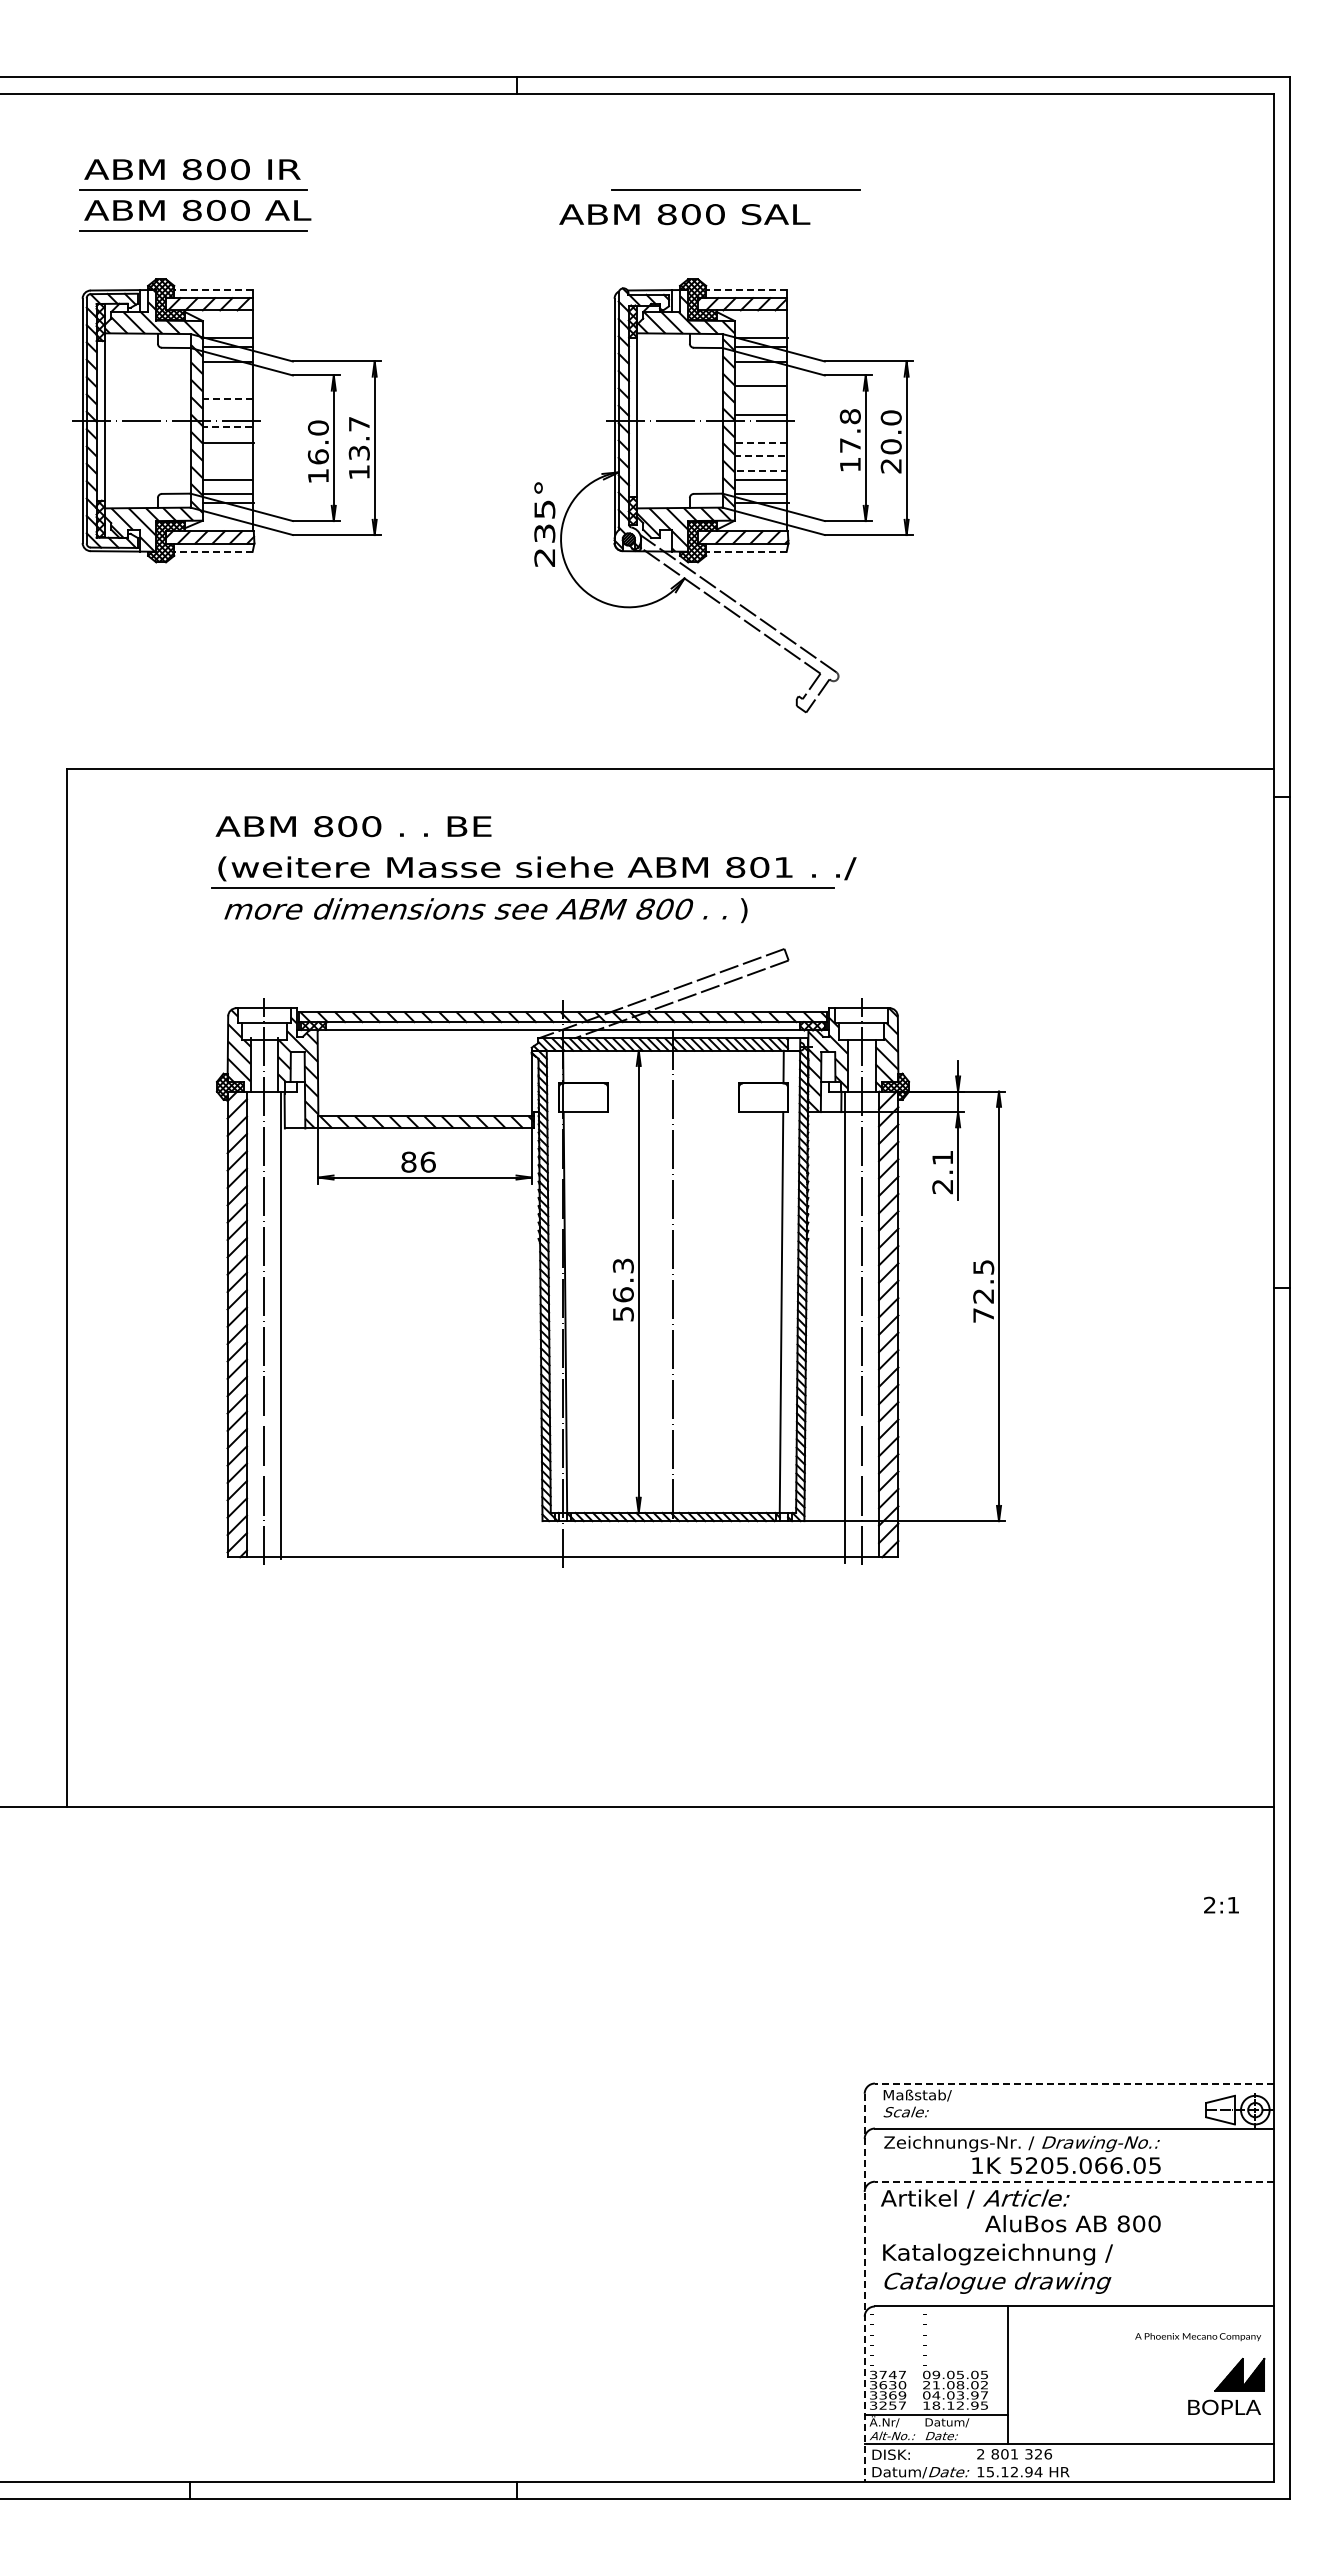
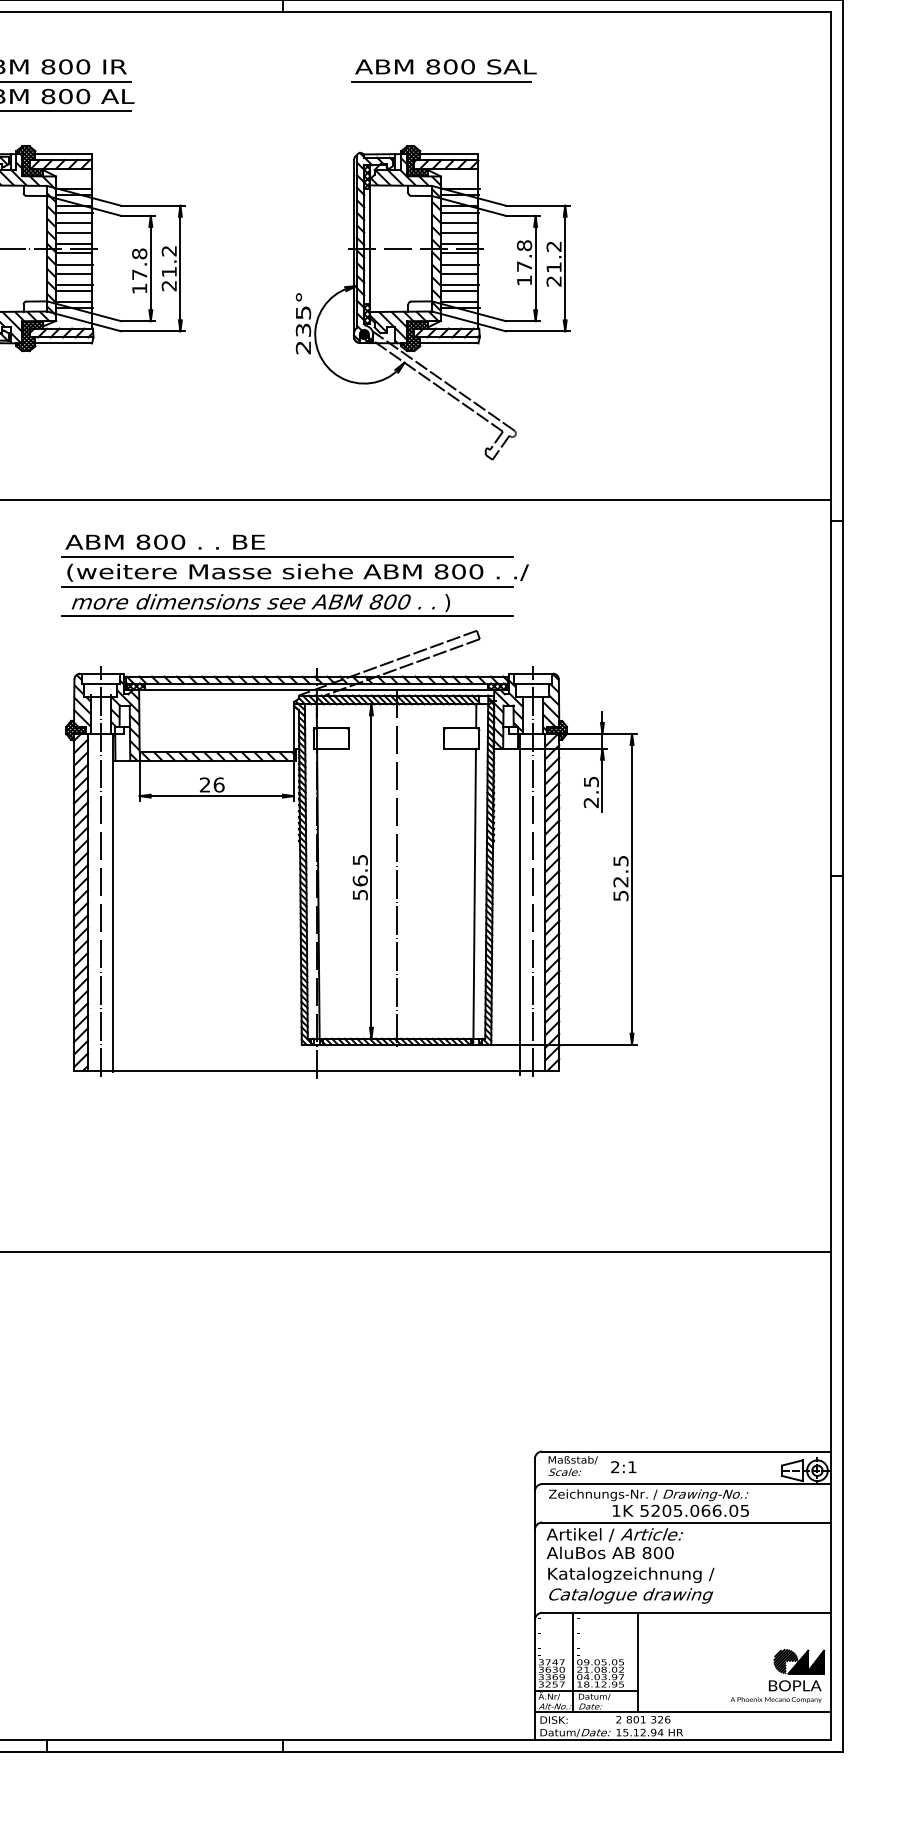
text: (684, 214) -> (445, 66), moved
line: (212, 289) -> (63, 153), dashed -> solid
line: (745, 289) -> (448, 153), dashed -> solid
line: (227, 370) -> (73, 212), added
line: (760, 370) -> (459, 212), added
line: (227, 385) -> (73, 223), added
line: (227, 398) -> (73, 232), dashed -> solid
line: (760, 398) -> (459, 232), added
line: (227, 414) -> (73, 244), added
line: (227, 426) -> (73, 252), dashed -> solid
line: (760, 426) -> (459, 252), added
text: (890, 432) -> (553, 257), 20.0 -> 21.2
text: (317, 442) -> (139, 264), 16.0 -> 17.8
line: (760, 442) -> (459, 264), dashed -> solid
text: (358, 448) -> (168, 268), 13.7 -> 21.2
line: (226, 456) -> (73, 274), added
line: (759, 456) -> (458, 274), dashed -> solid
line: (227, 470) -> (73, 284), added
line: (761, 470) -> (460, 284), dashed -> solid
line: (212, 551) -> (63, 343), dashed -> solid
line: (745, 551) -> (448, 343), dashed -> solid
line: (522, 847) -> (287, 557), added
text: (783, 867) -> (476, 571), 801 -> 800
line: (522, 928) -> (287, 615), added
text: (942, 1157) -> (591, 781), 2.1 -> 2.5
text: (408, 1161) -> (204, 784), 86 -> 26
text: (622, 1265) -> (359, 859), 56.3 -> 56.5
text: (983, 1315) -> (620, 895), 72.5 -> 52.5
text: (1221, 1904) -> (623, 1466), moved
line: (1073, 2083) -> (685, 1451), dashed -> solid
line: (1073, 2181) -> (685, 1522), dashed -> solid
text: (1072, 2223) -> (609, 1552), moved
line: (864, 2288) -> (534, 1599), dashed -> solid
text: (1197, 2337) -> (775, 1700), moved
hatch: (1211, 2373) -> (785, 1661), added
line: (917, 2374) -> (573, 1661), added

